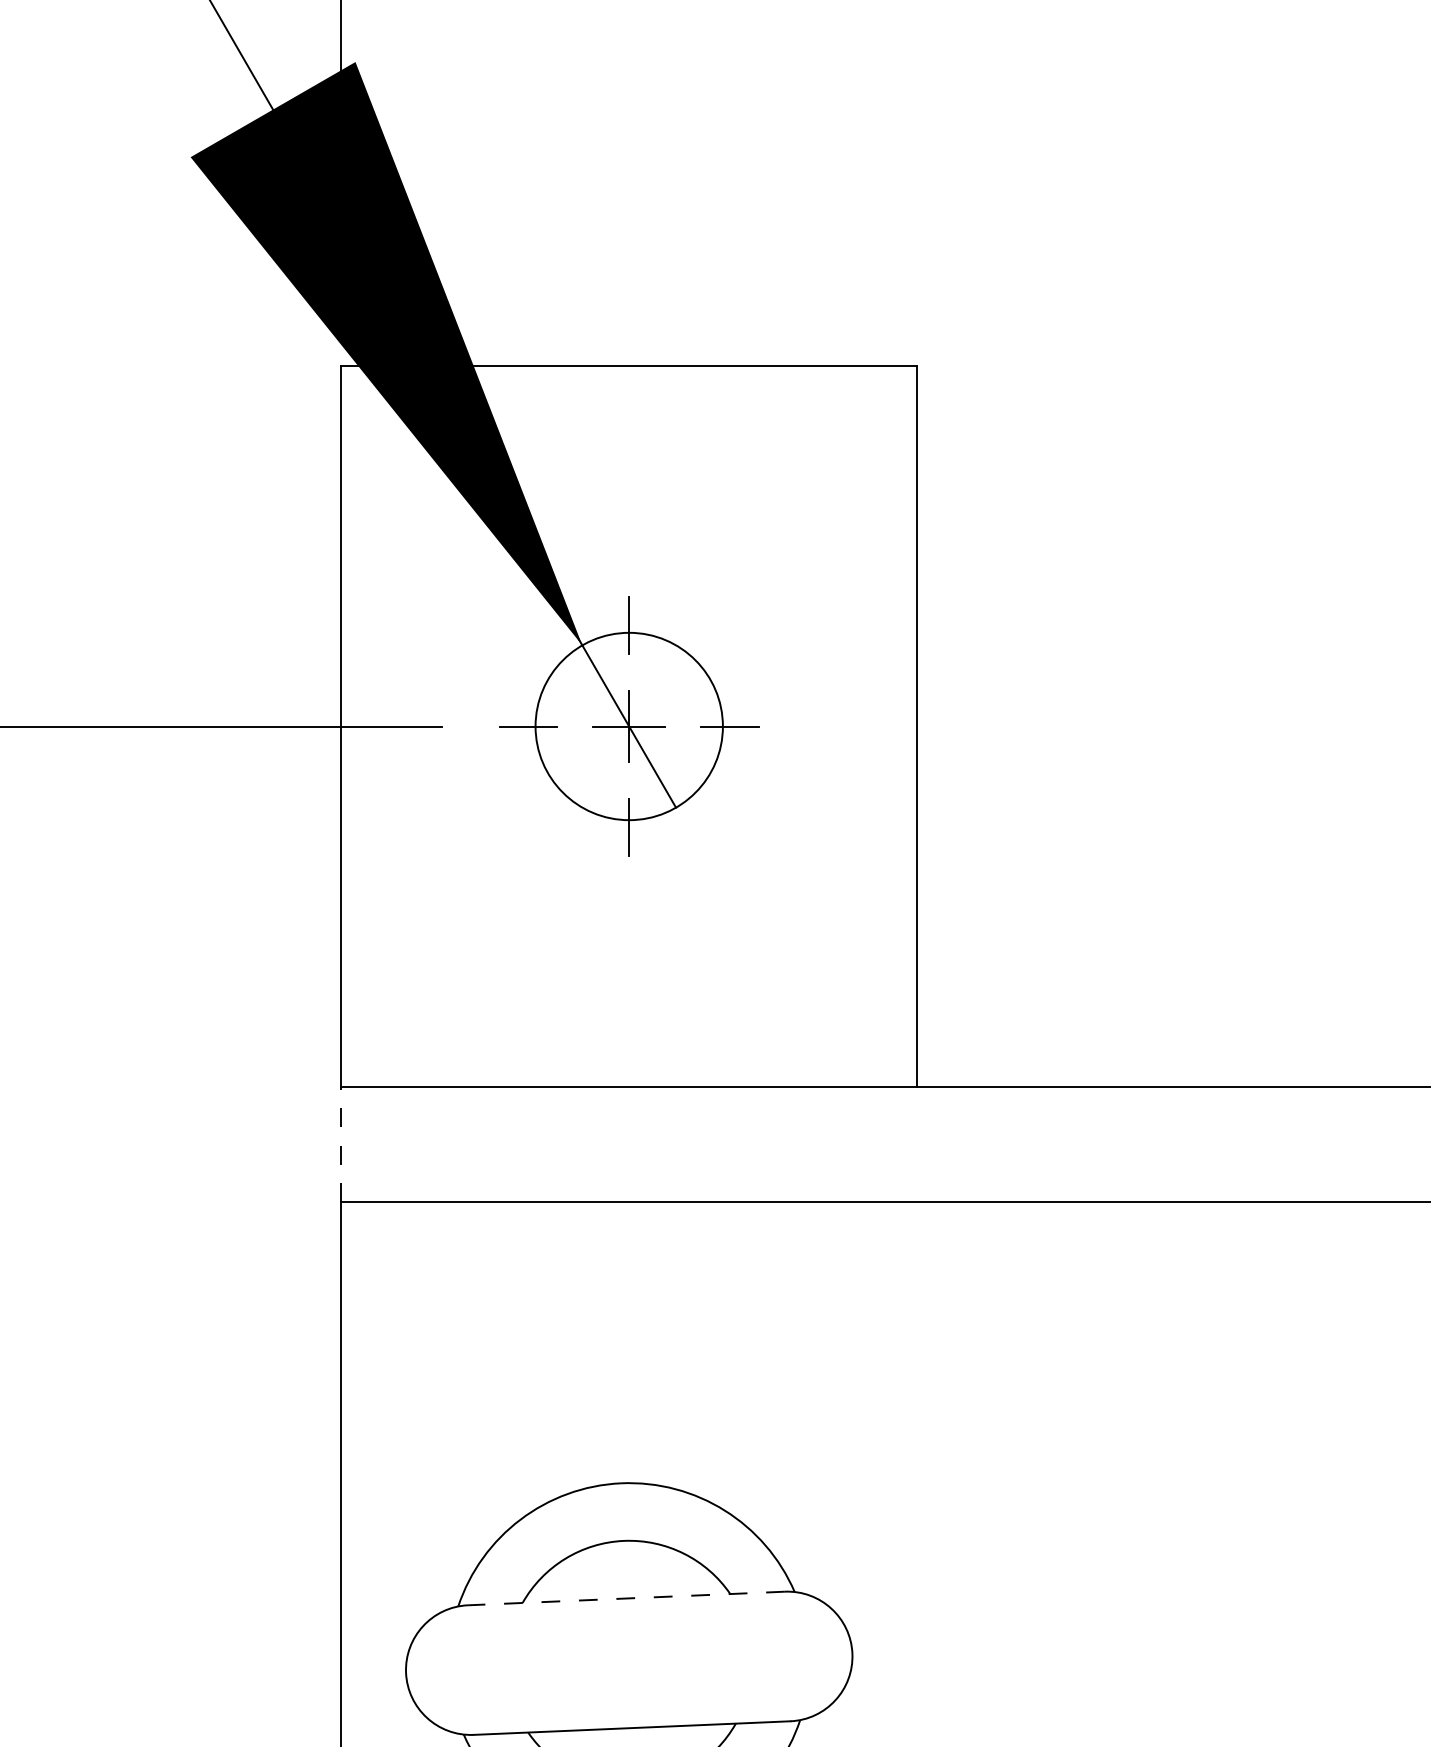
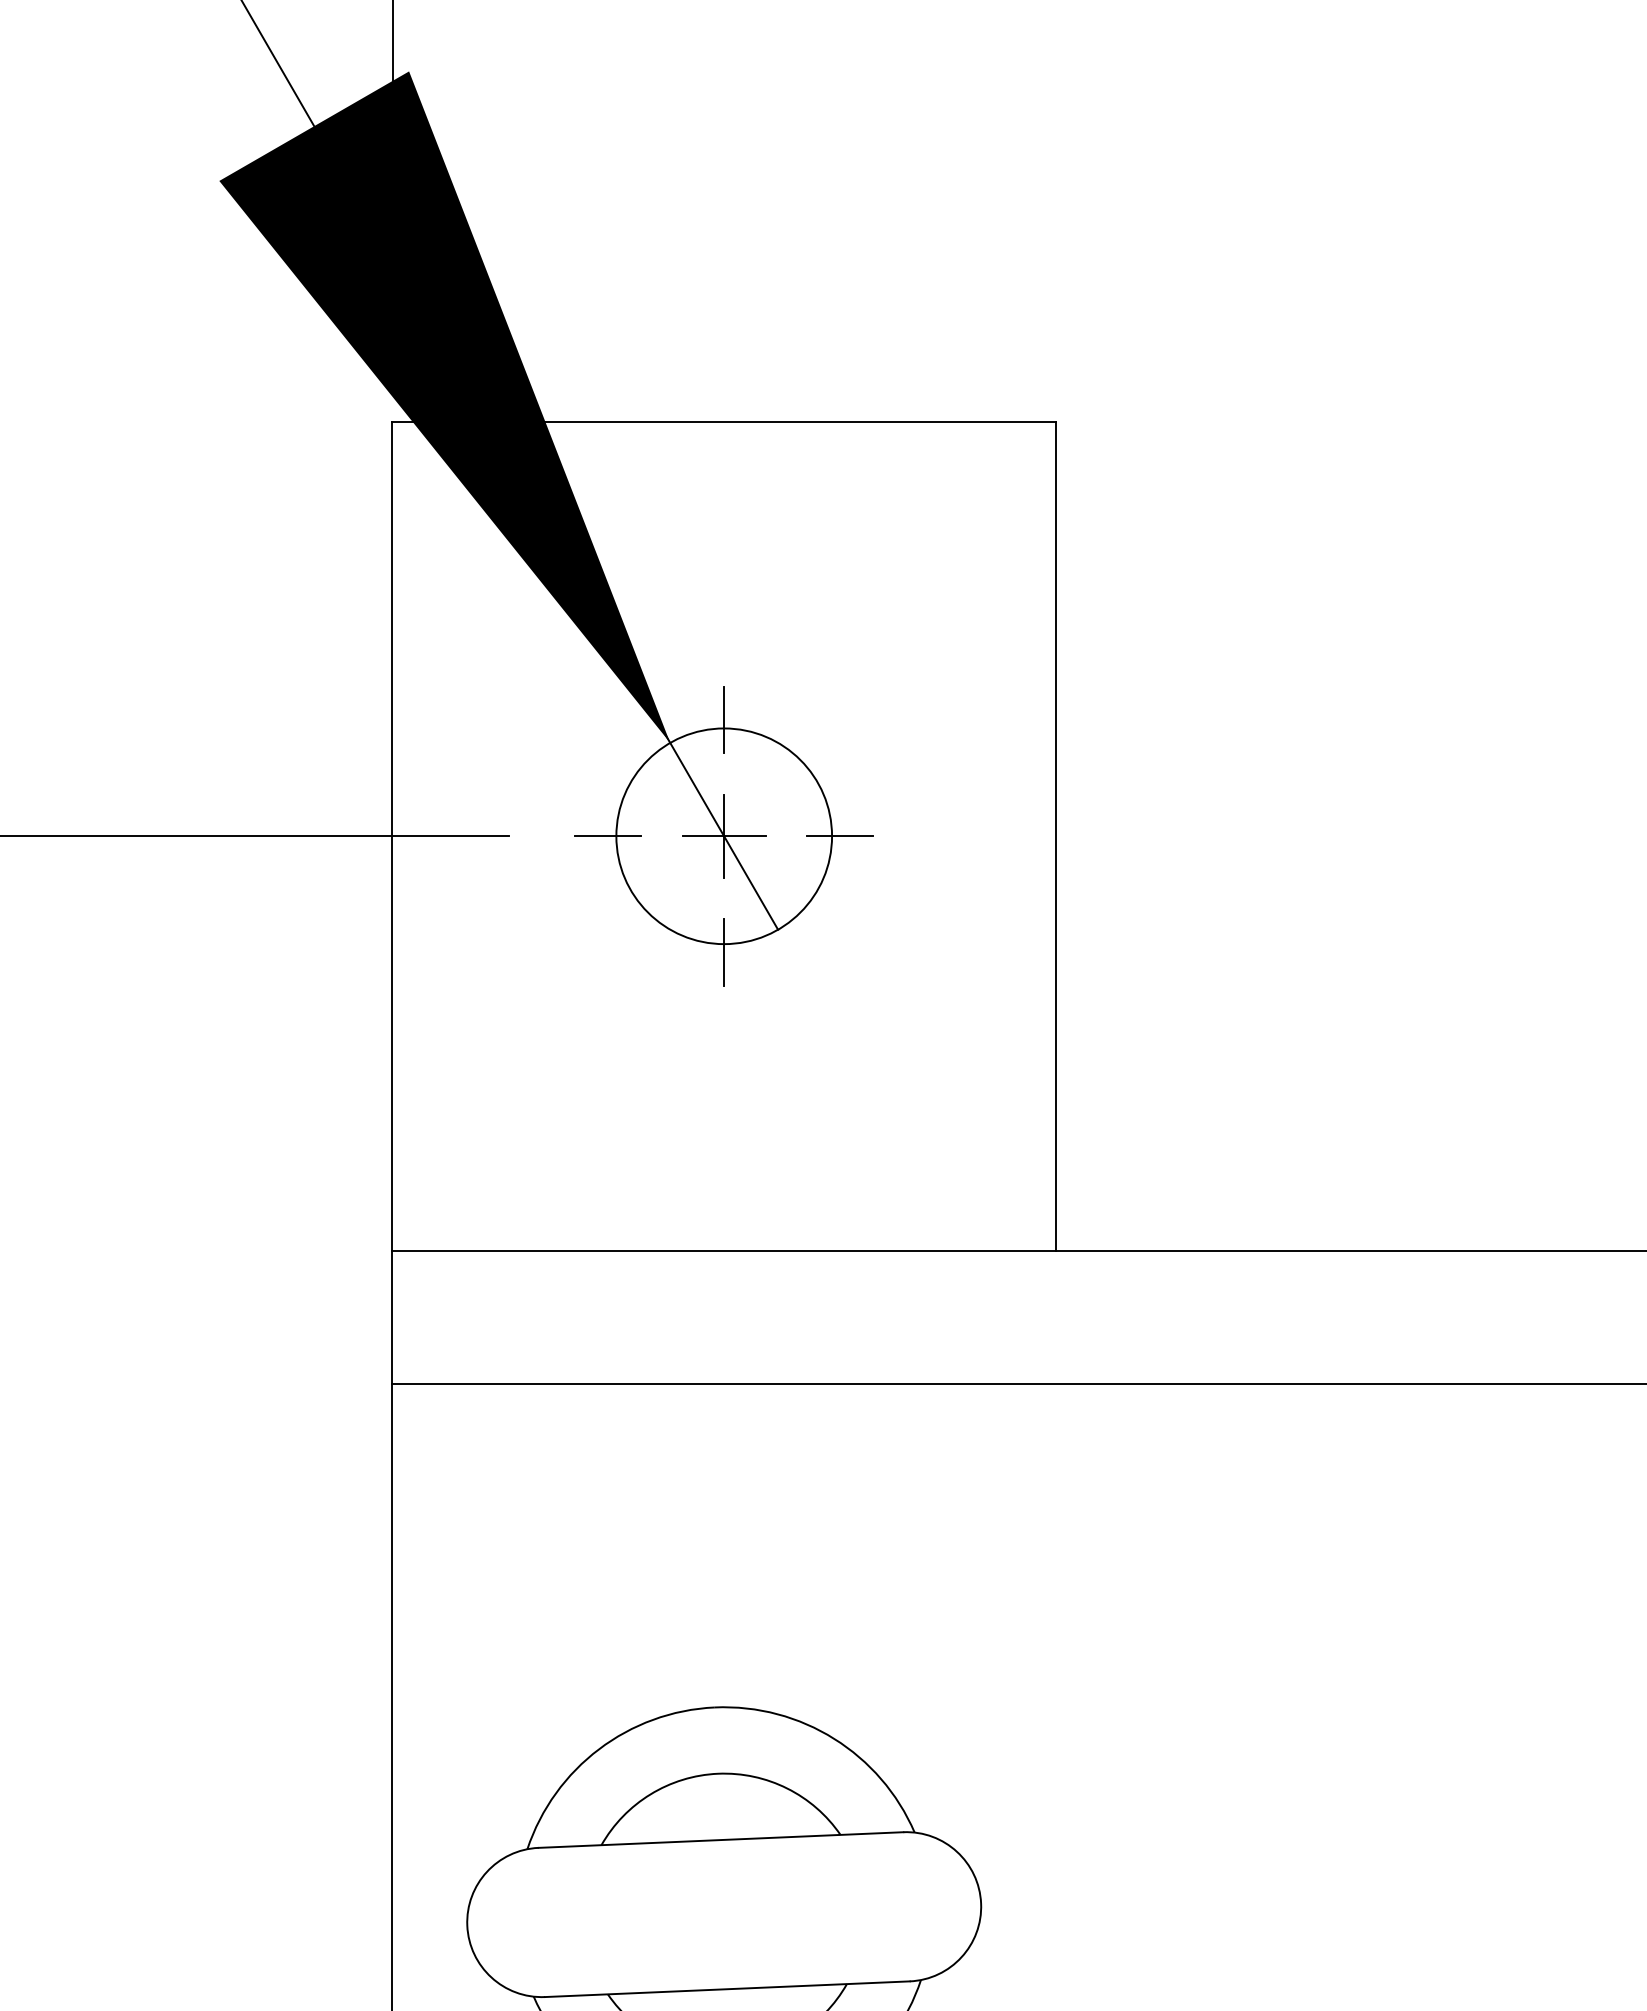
line: (341, 1144) -> (392, 1317), dashed -> solid
line: (626, 1598) -> (721, 1840), dashed -> solid

